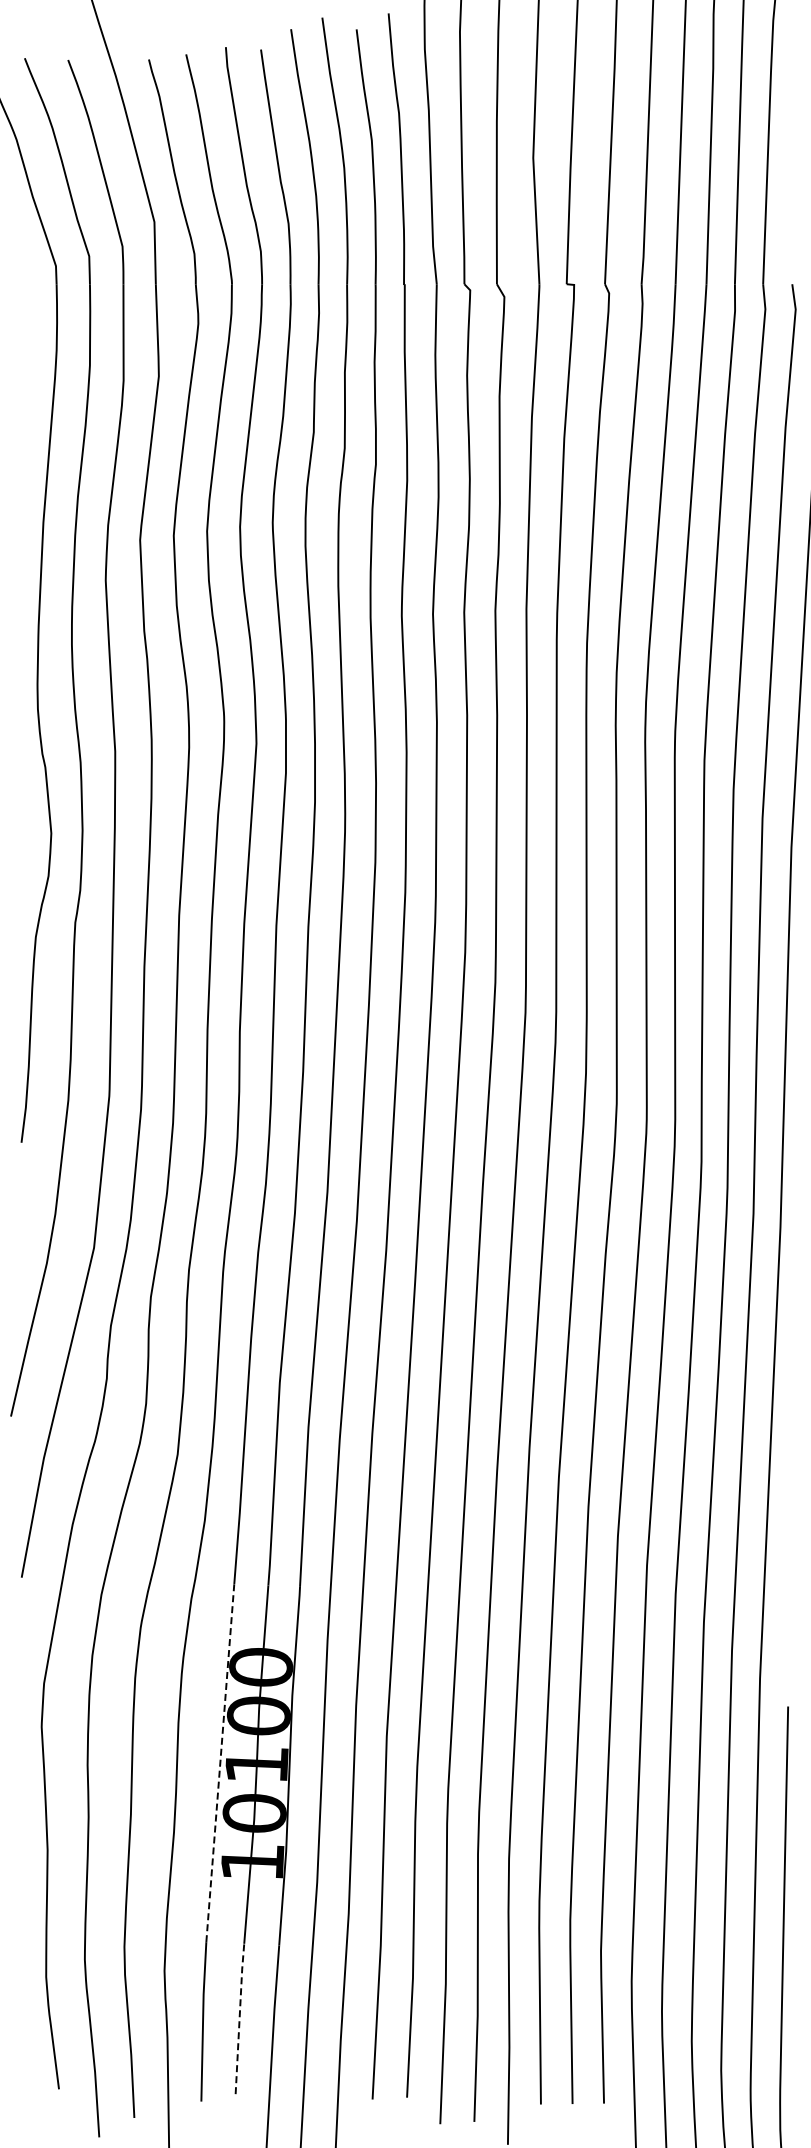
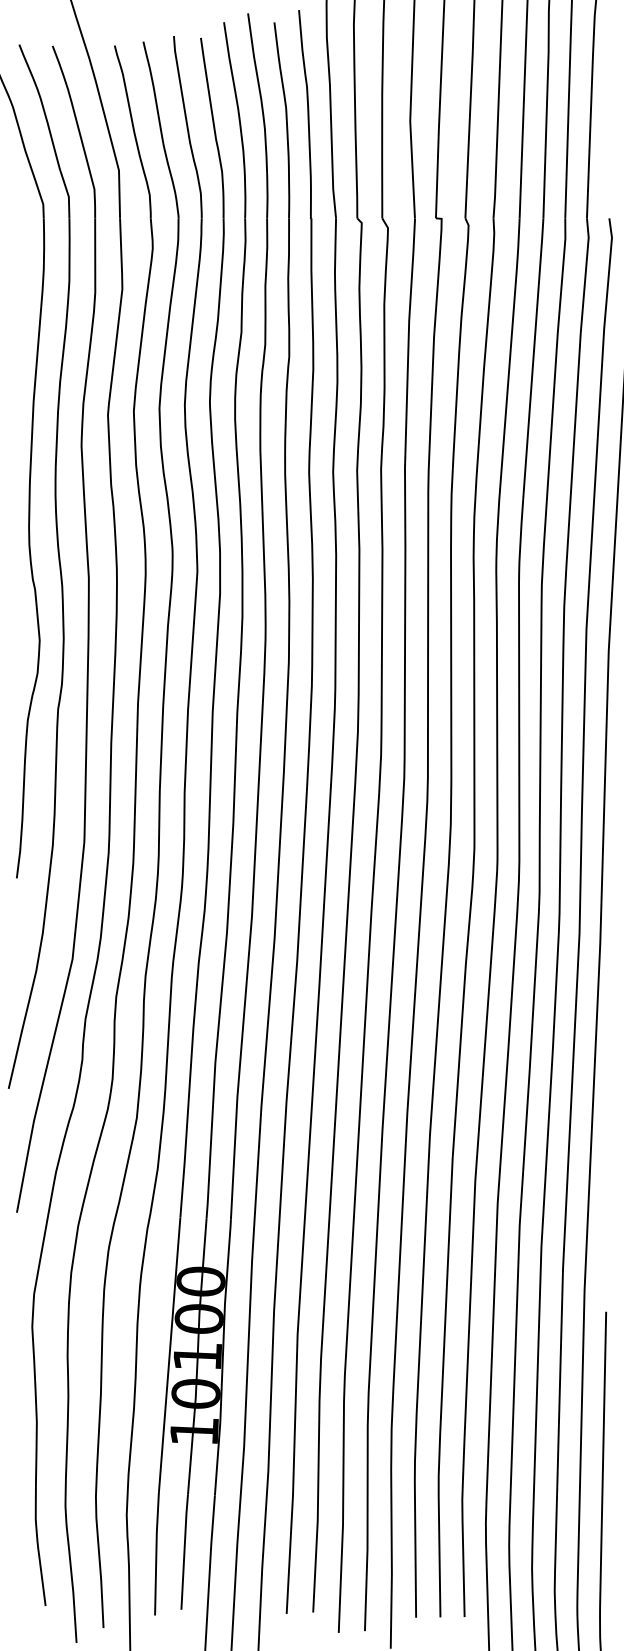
line: (220, 1763) -> (169, 1355), dashed -> solid
line: (239, 2017) -> (184, 1550), dashed -> solid

